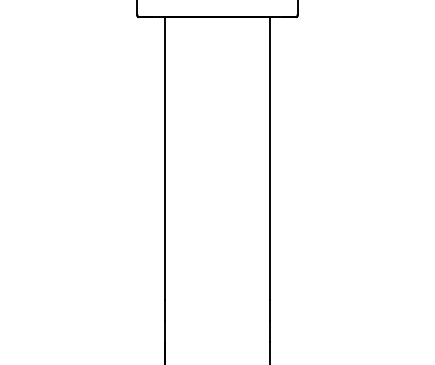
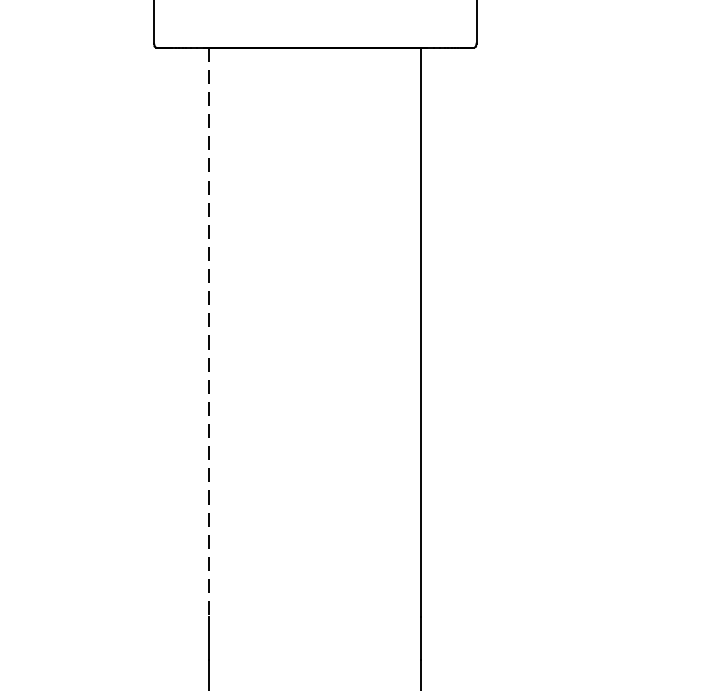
line: (164, 158) -> (208, 332), solid -> dashed

